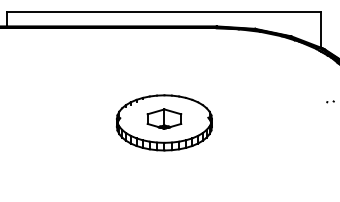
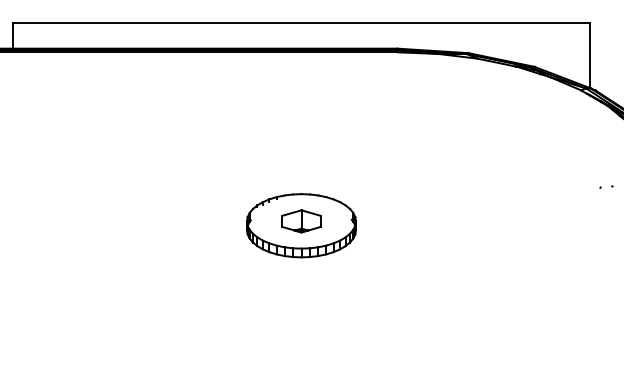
part: (163, 122) -> (300, 224), size x0.62

